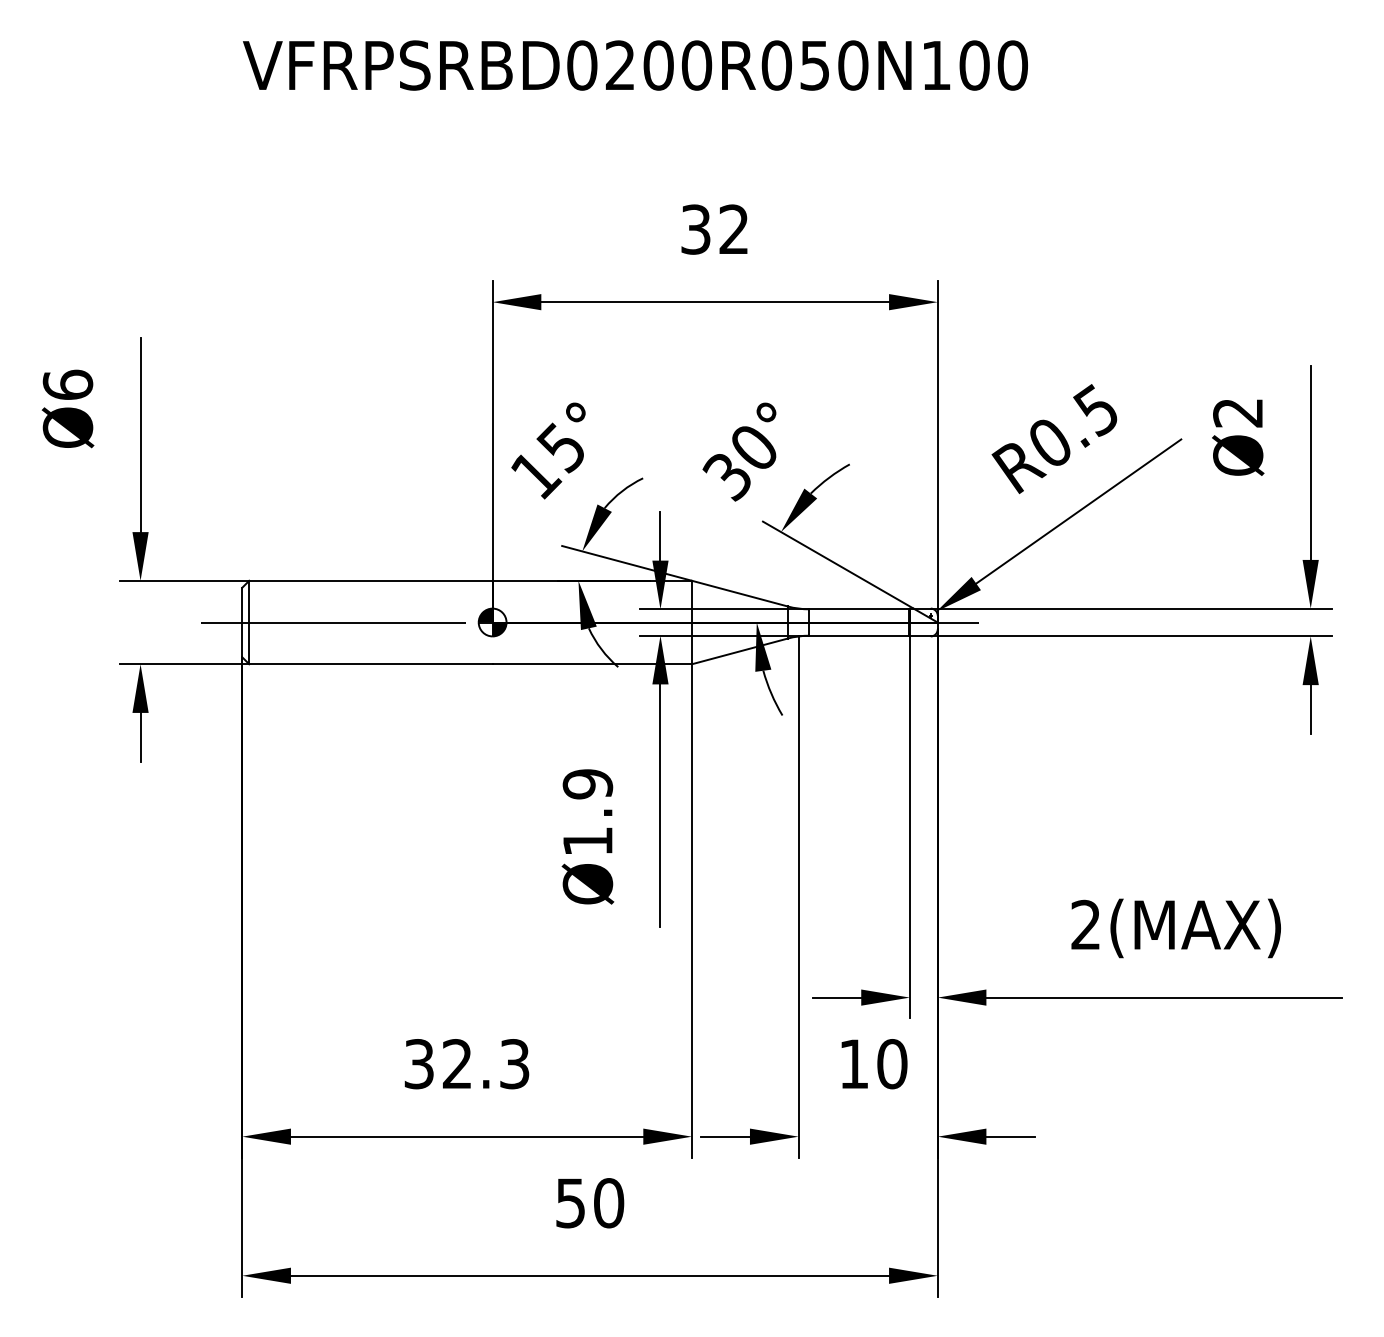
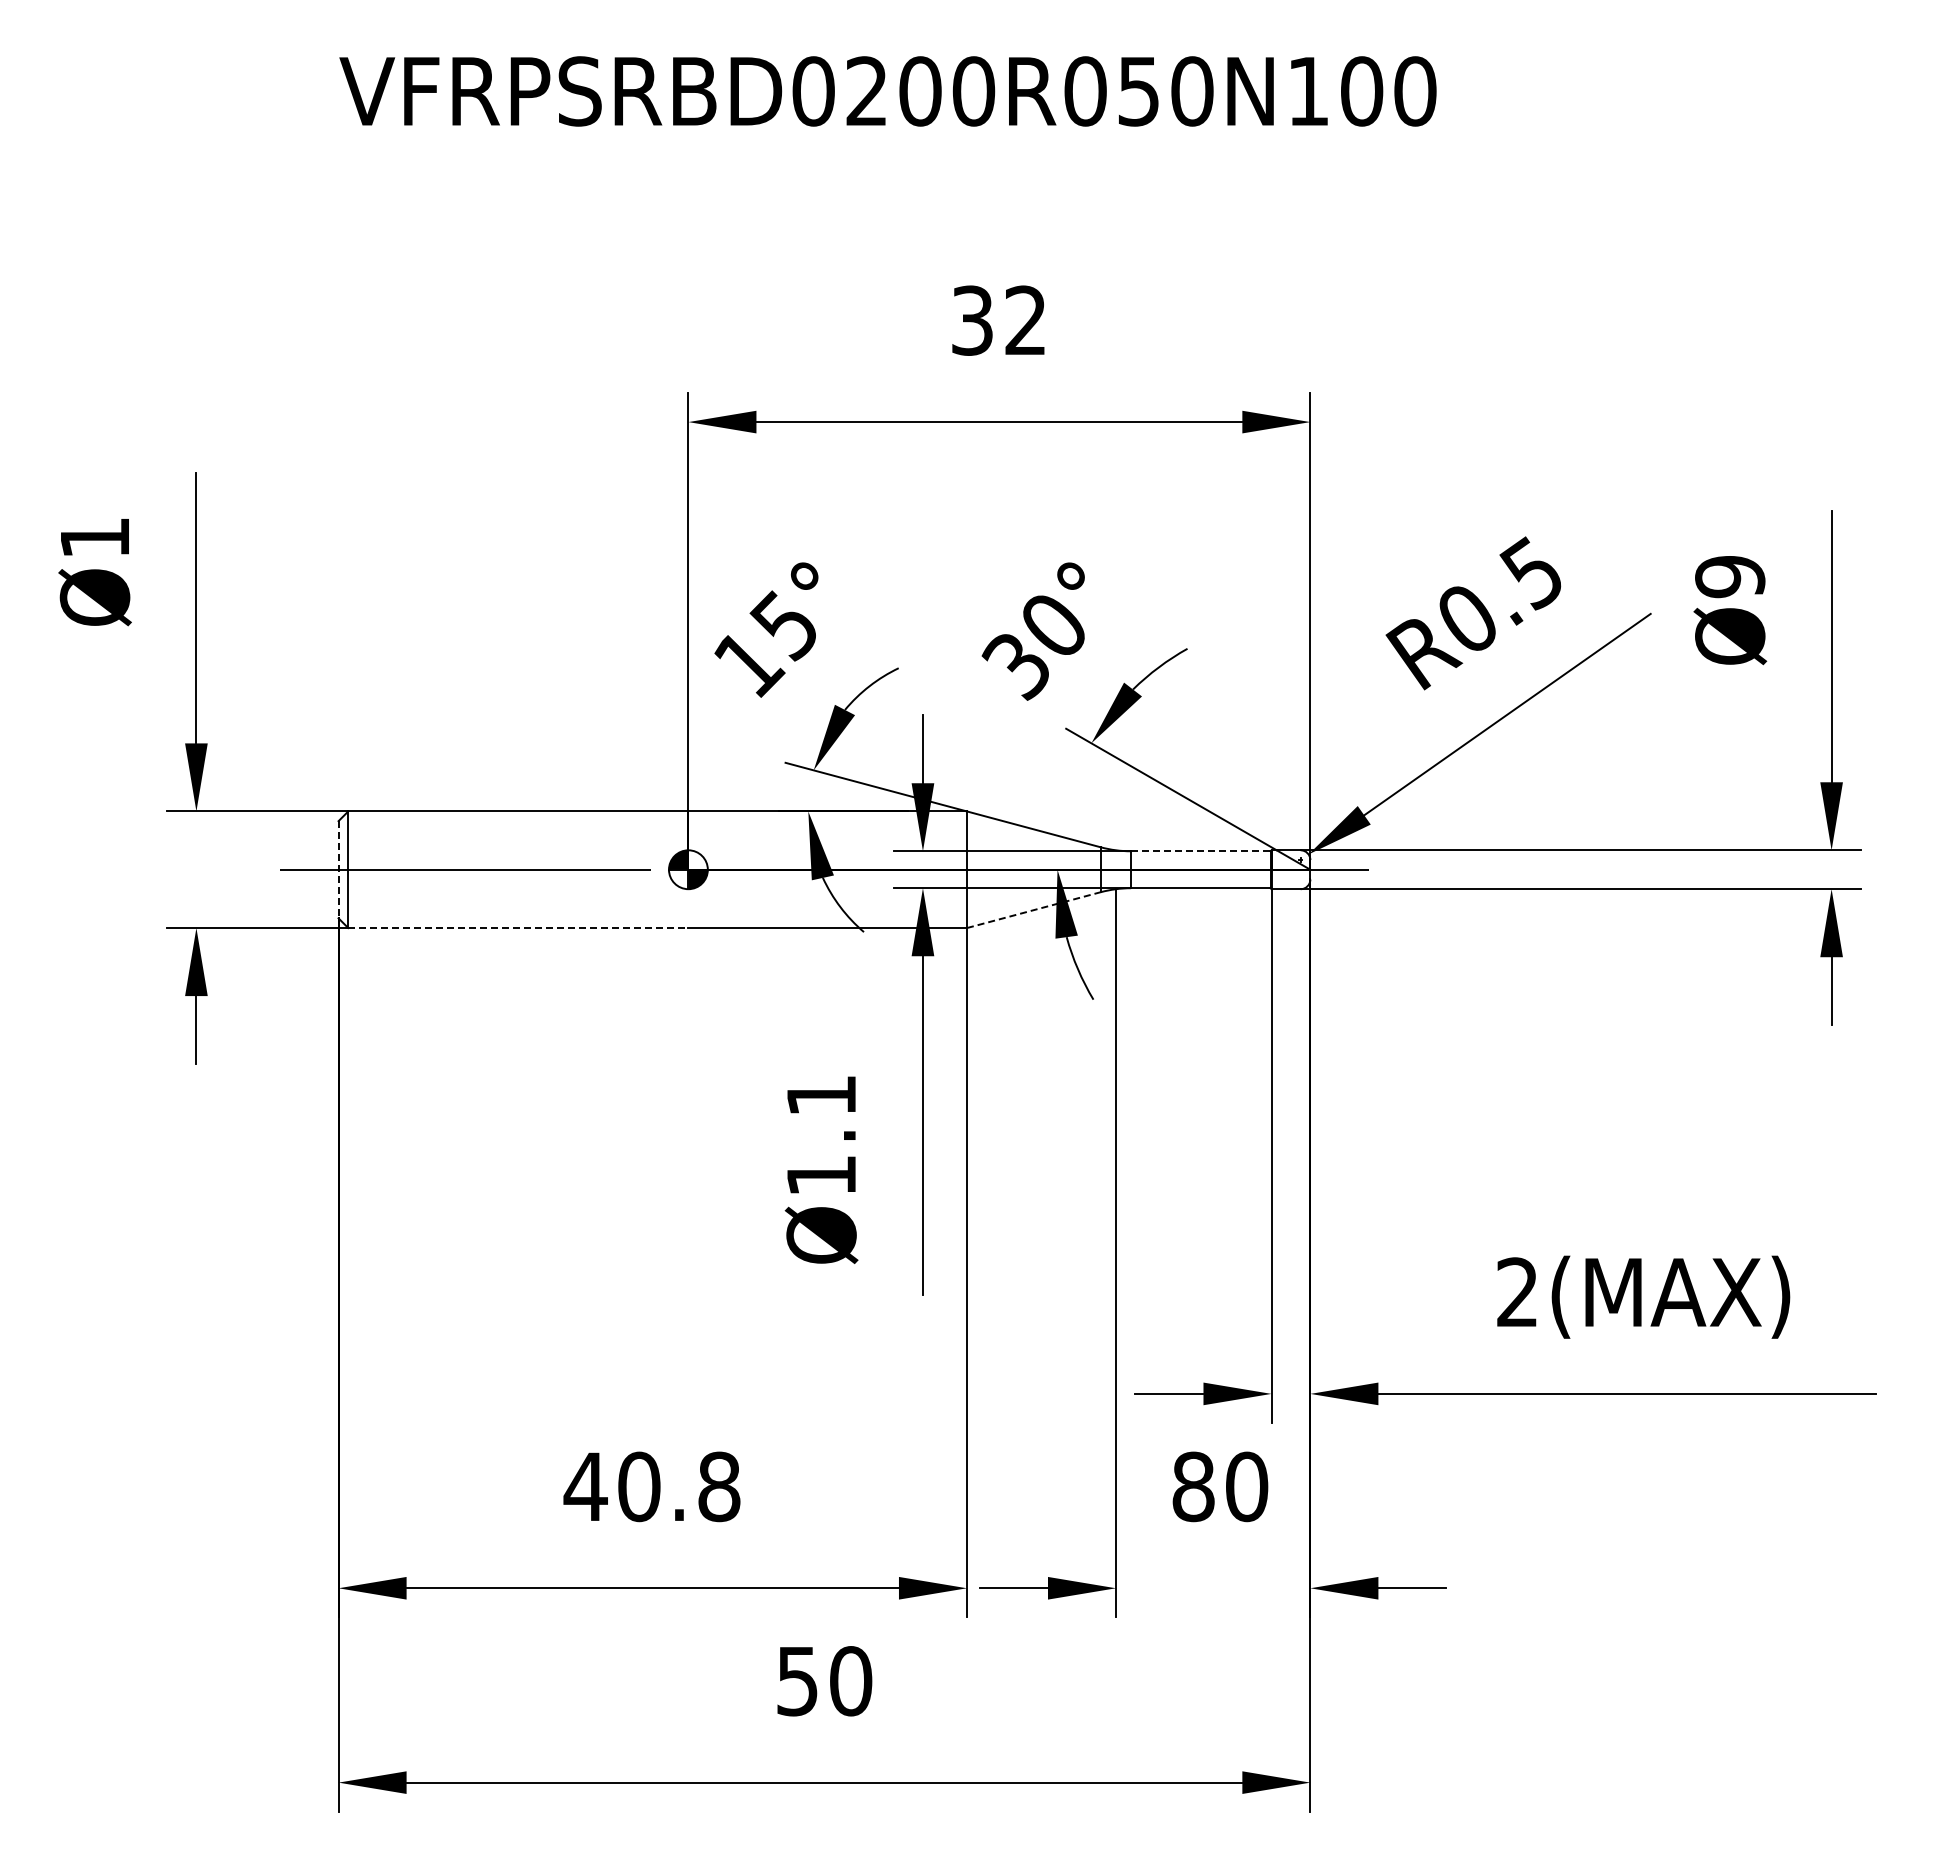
text: (67, 384) -> (94, 537), Ø6 -> Ø1
text: (1238, 413) -> (1730, 577), Ø2 -> Ø9
line: (859, 609) -> (1200, 851), solid -> dashed
line: (242, 622) -> (338, 869), solid -> dashed
line: (740, 650) -> (1034, 909), solid -> dashed
line: (371, 664) -> (518, 928), solid -> dashed
text: (587, 784) -> (821, 1095), Ø1.9 -> Ø1.1
text: (466, 1063) -> (651, 1486), 32.3 -> 40.8
text: (854, 1063) -> (1193, 1486), 10 -> 80

